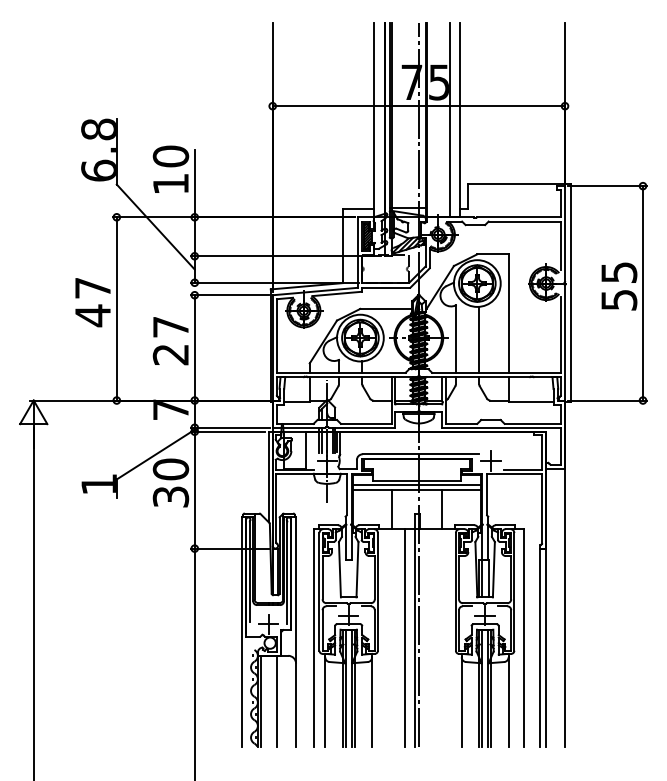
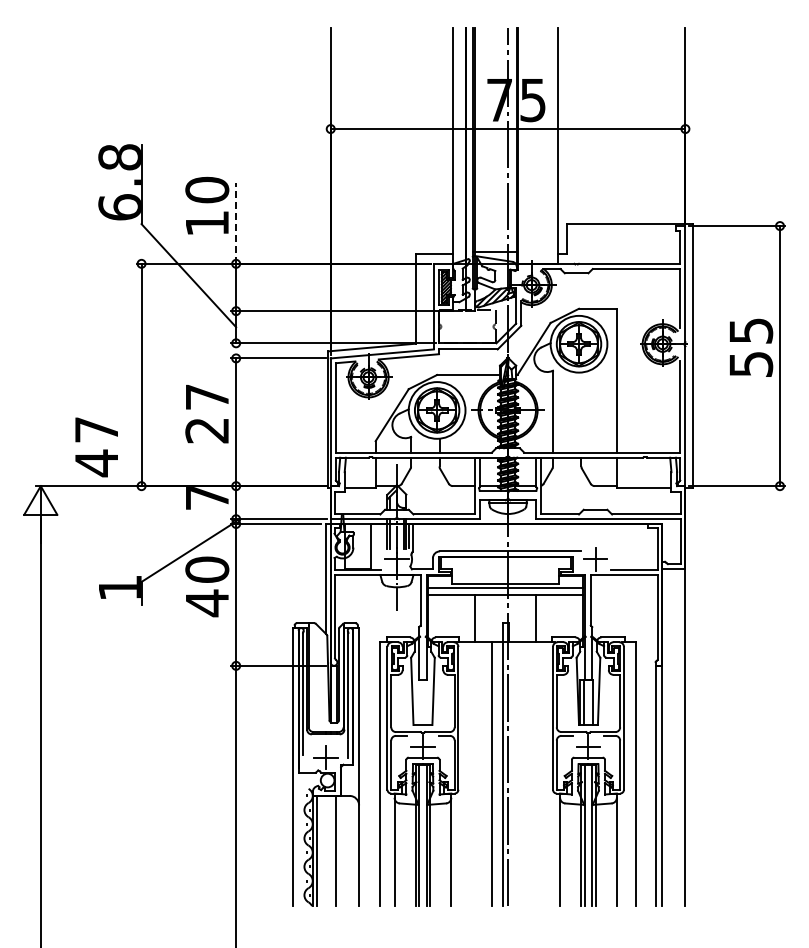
line: (449, 119) -> (545, 145), removed
line: (195, 184) -> (236, 223), solid -> dashed
text: (92, 302) -> (96, 447), moved
line: (479, 339) -> (581, 412), removed
text: (171, 497) -> (207, 603), 30 -> 40

